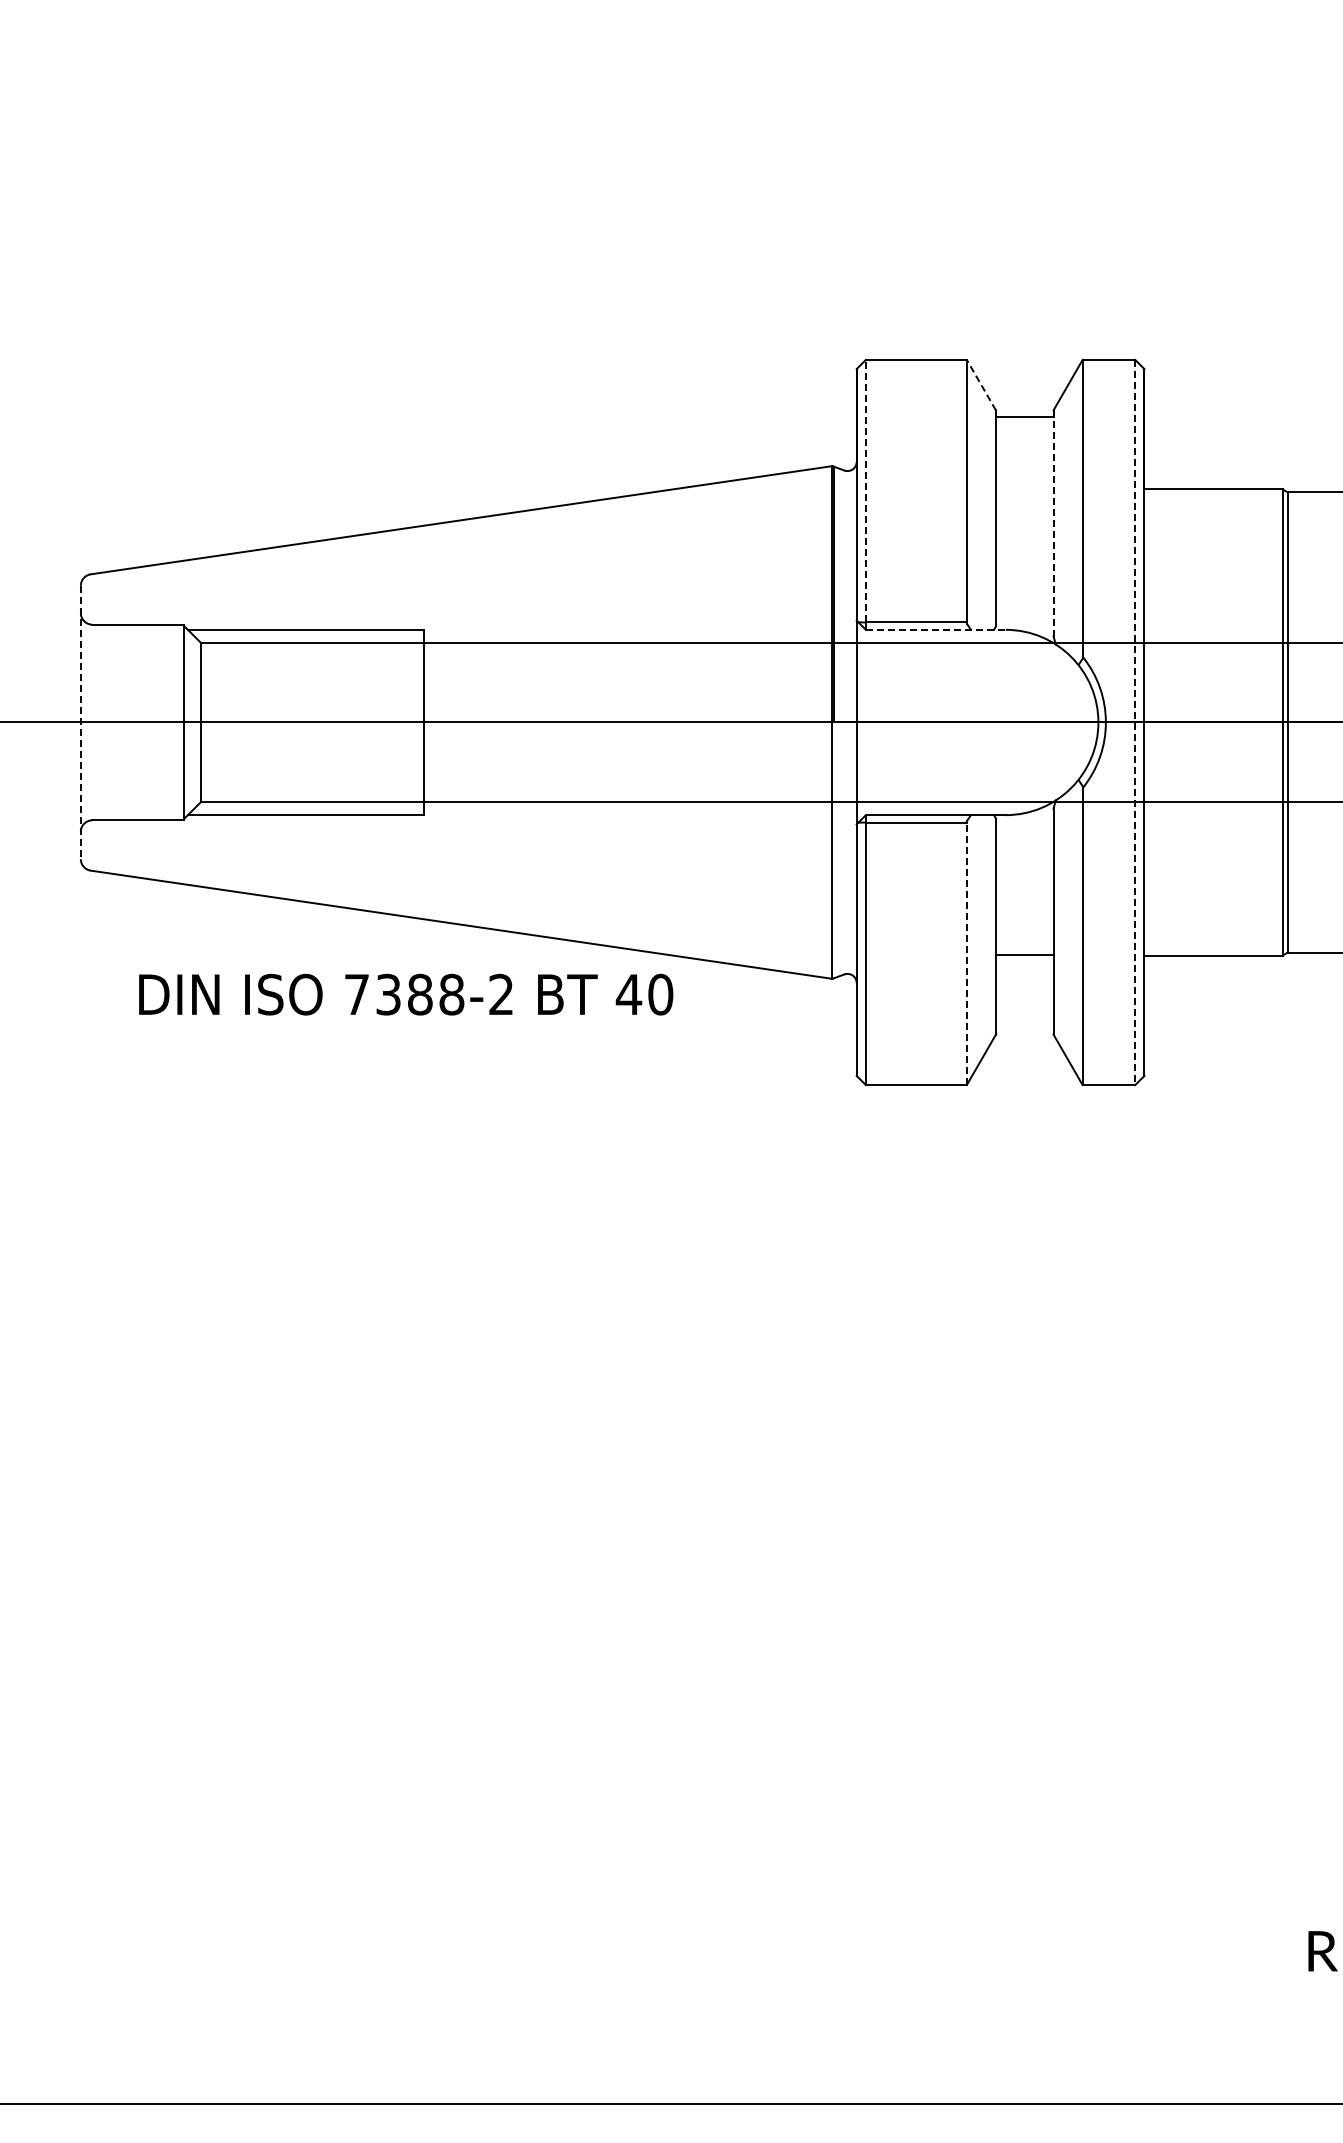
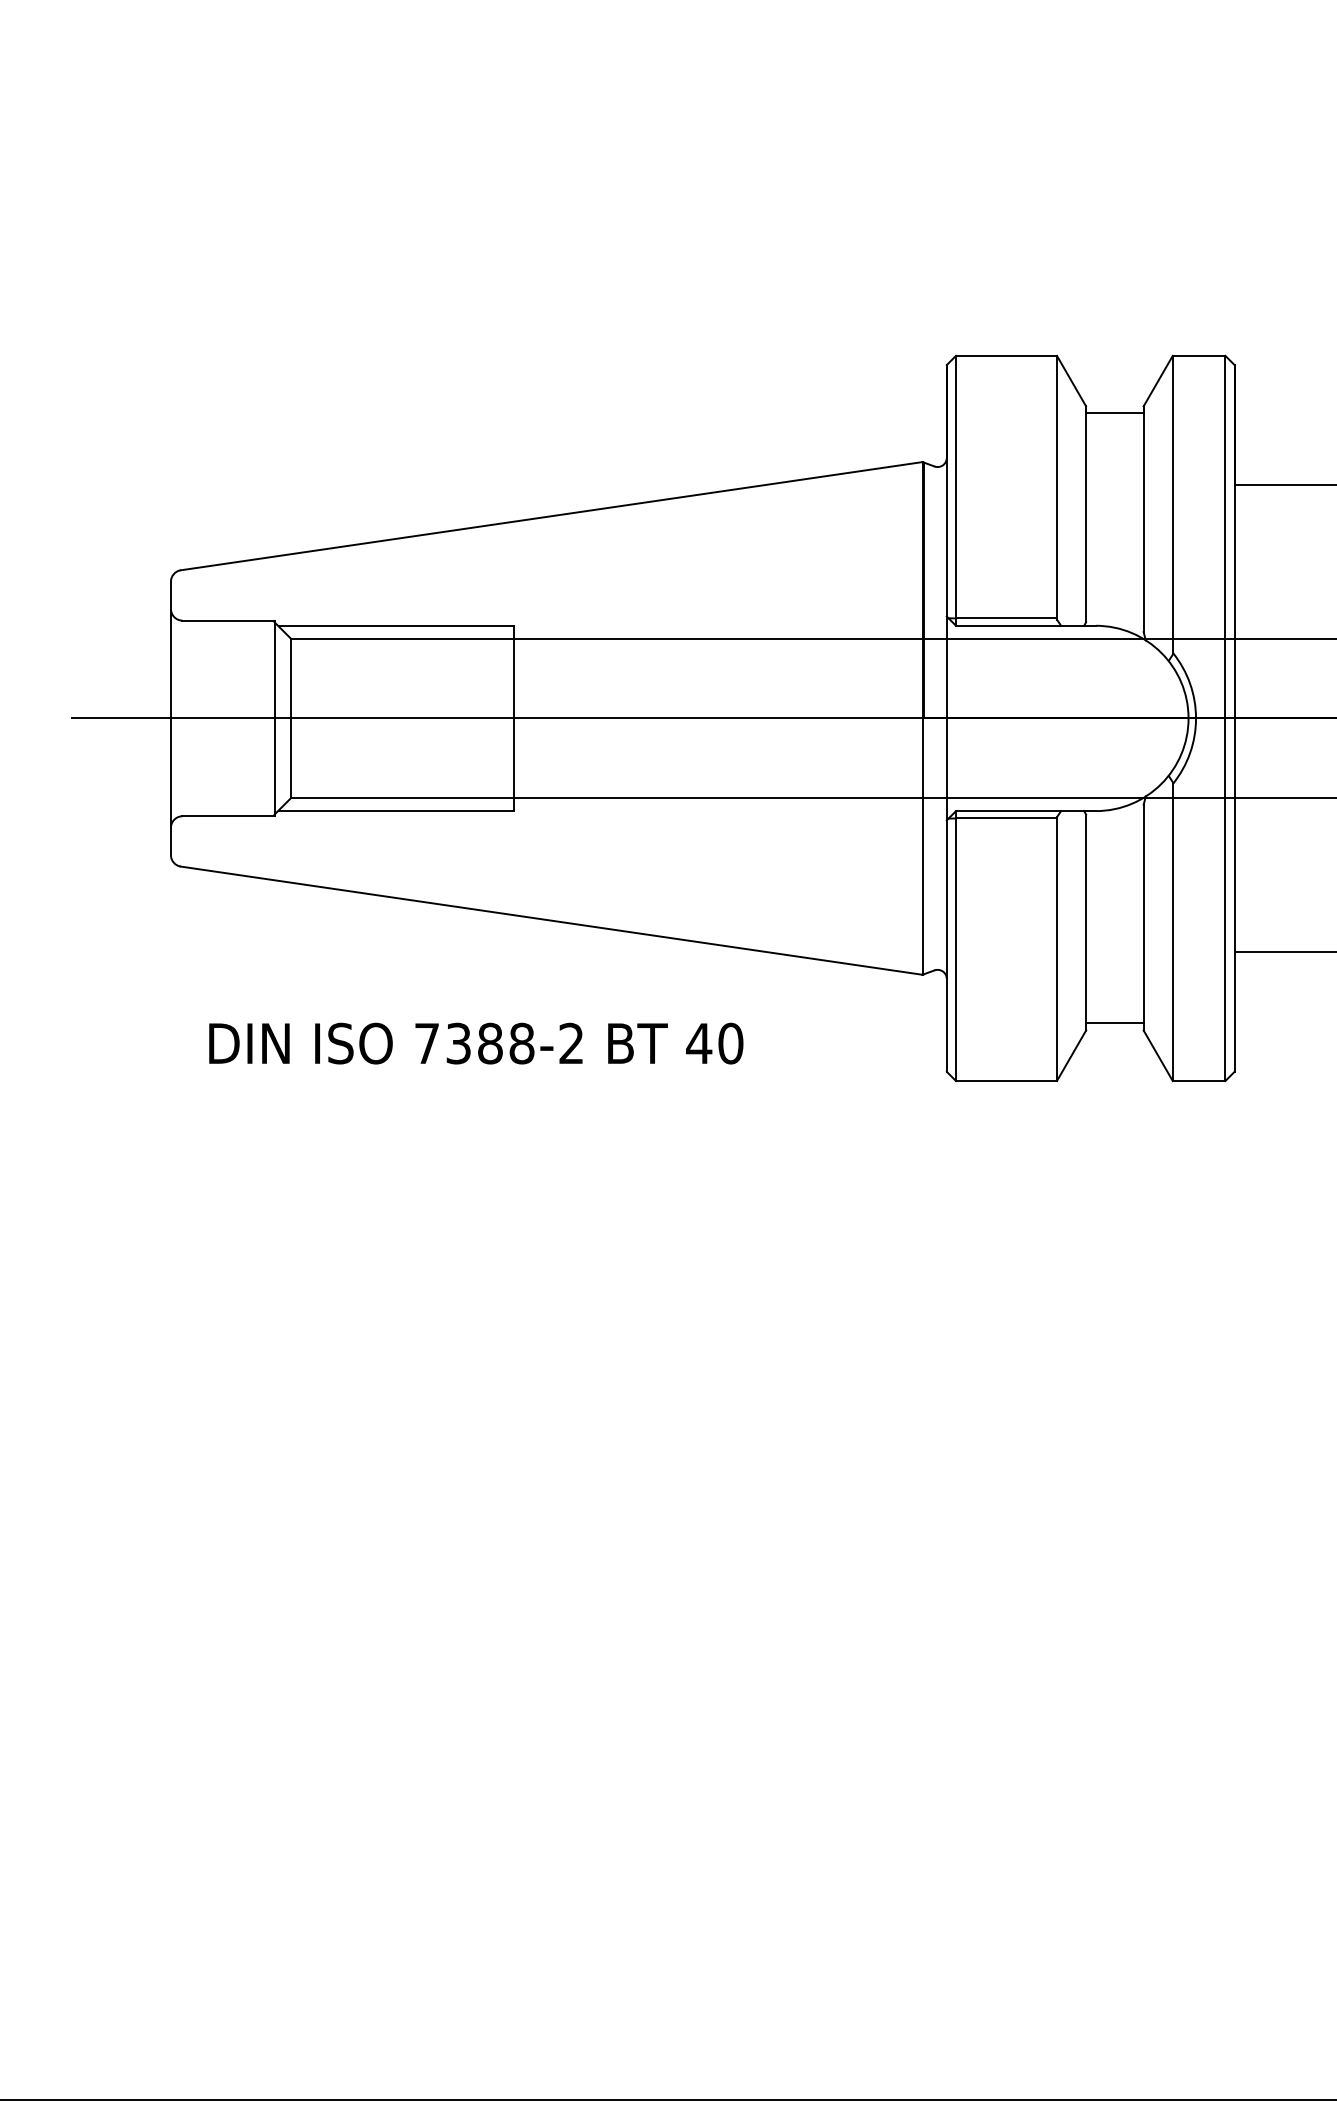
line: (981, 384) -> (1071, 380), dashed -> solid
line: (865, 490) -> (955, 486), dashed -> solid
line: (1053, 524) -> (1143, 520), dashed -> solid
line: (935, 629) -> (1025, 625), dashed -> solid
line: (80, 722) -> (170, 718), dashed -> solid
line: (1135, 722) -> (1225, 718), dashed -> solid
line: (966, 953) -> (1056, 949), dashed -> solid
line: (1024, 954) -> (1114, 1023), moved
text: (406, 994) -> (476, 1043), moved

